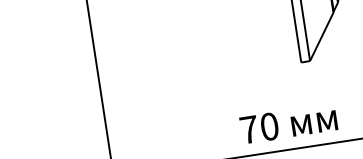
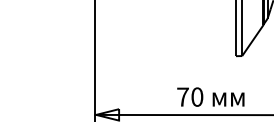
text: (288, 122) -> (210, 96), moved

